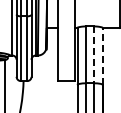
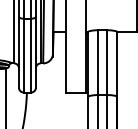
line: (93, 55) -> (106, 63), dashed -> solid
line: (102, 56) -> (116, 64), dashed -> solid

